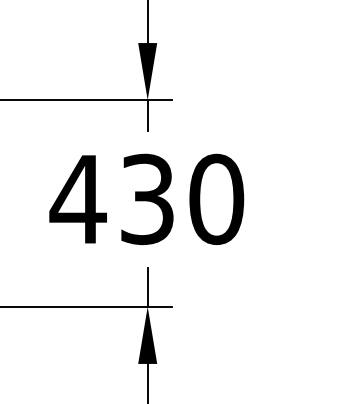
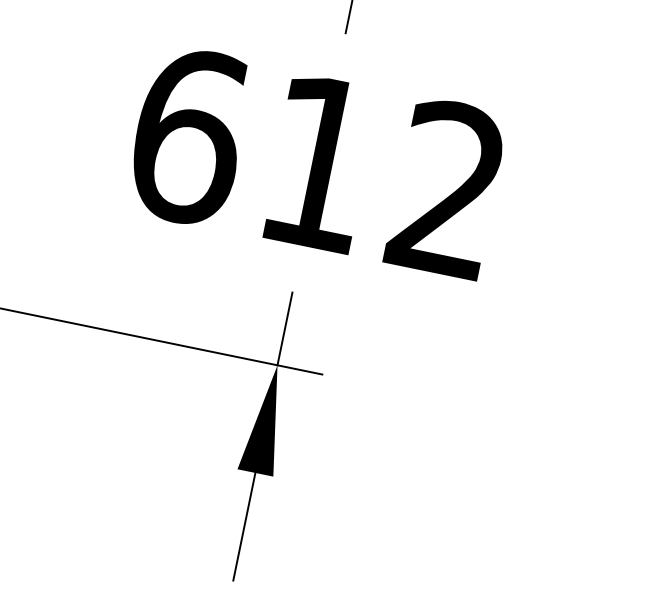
text: (146, 199) -> (316, 162), 430 -> 612

